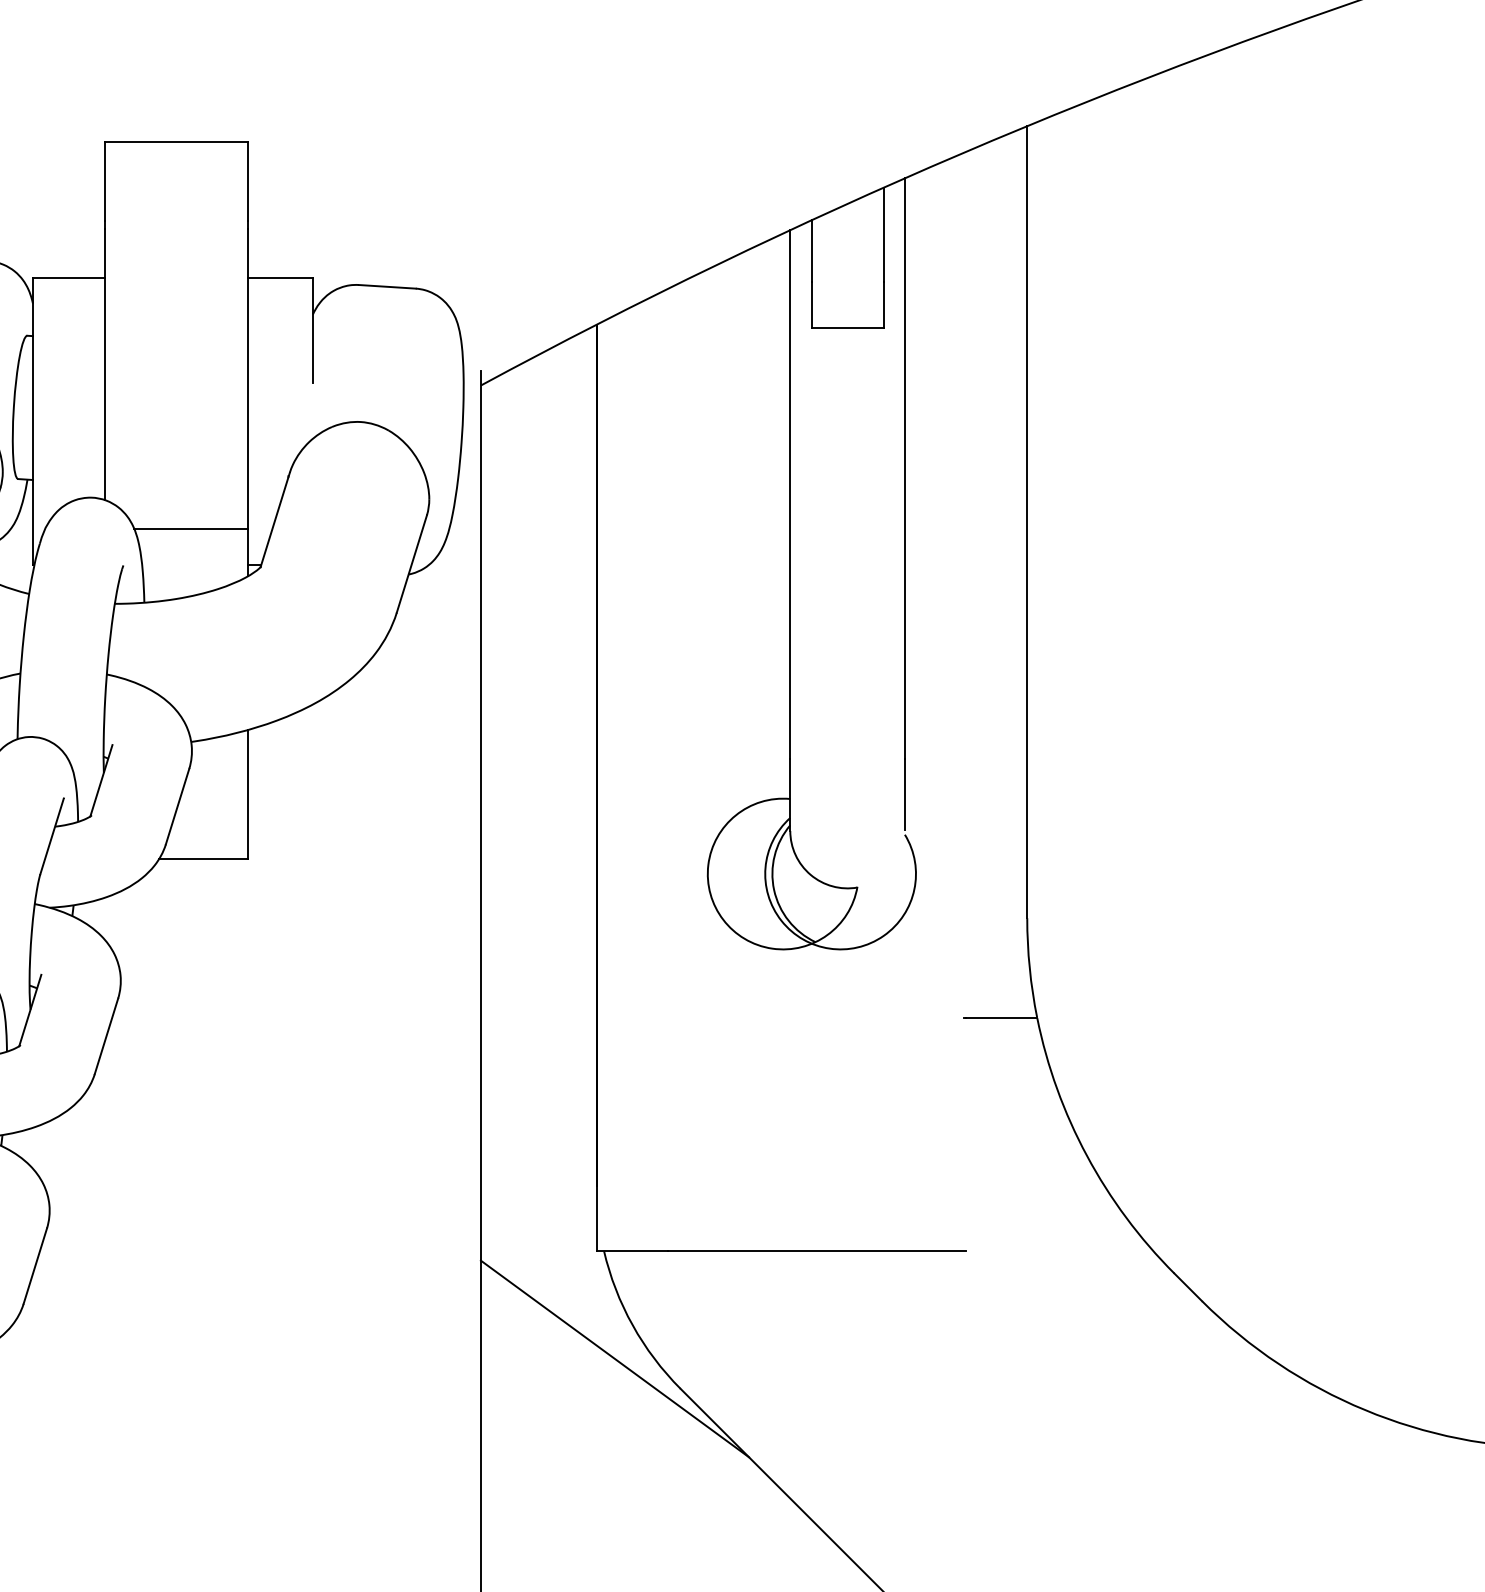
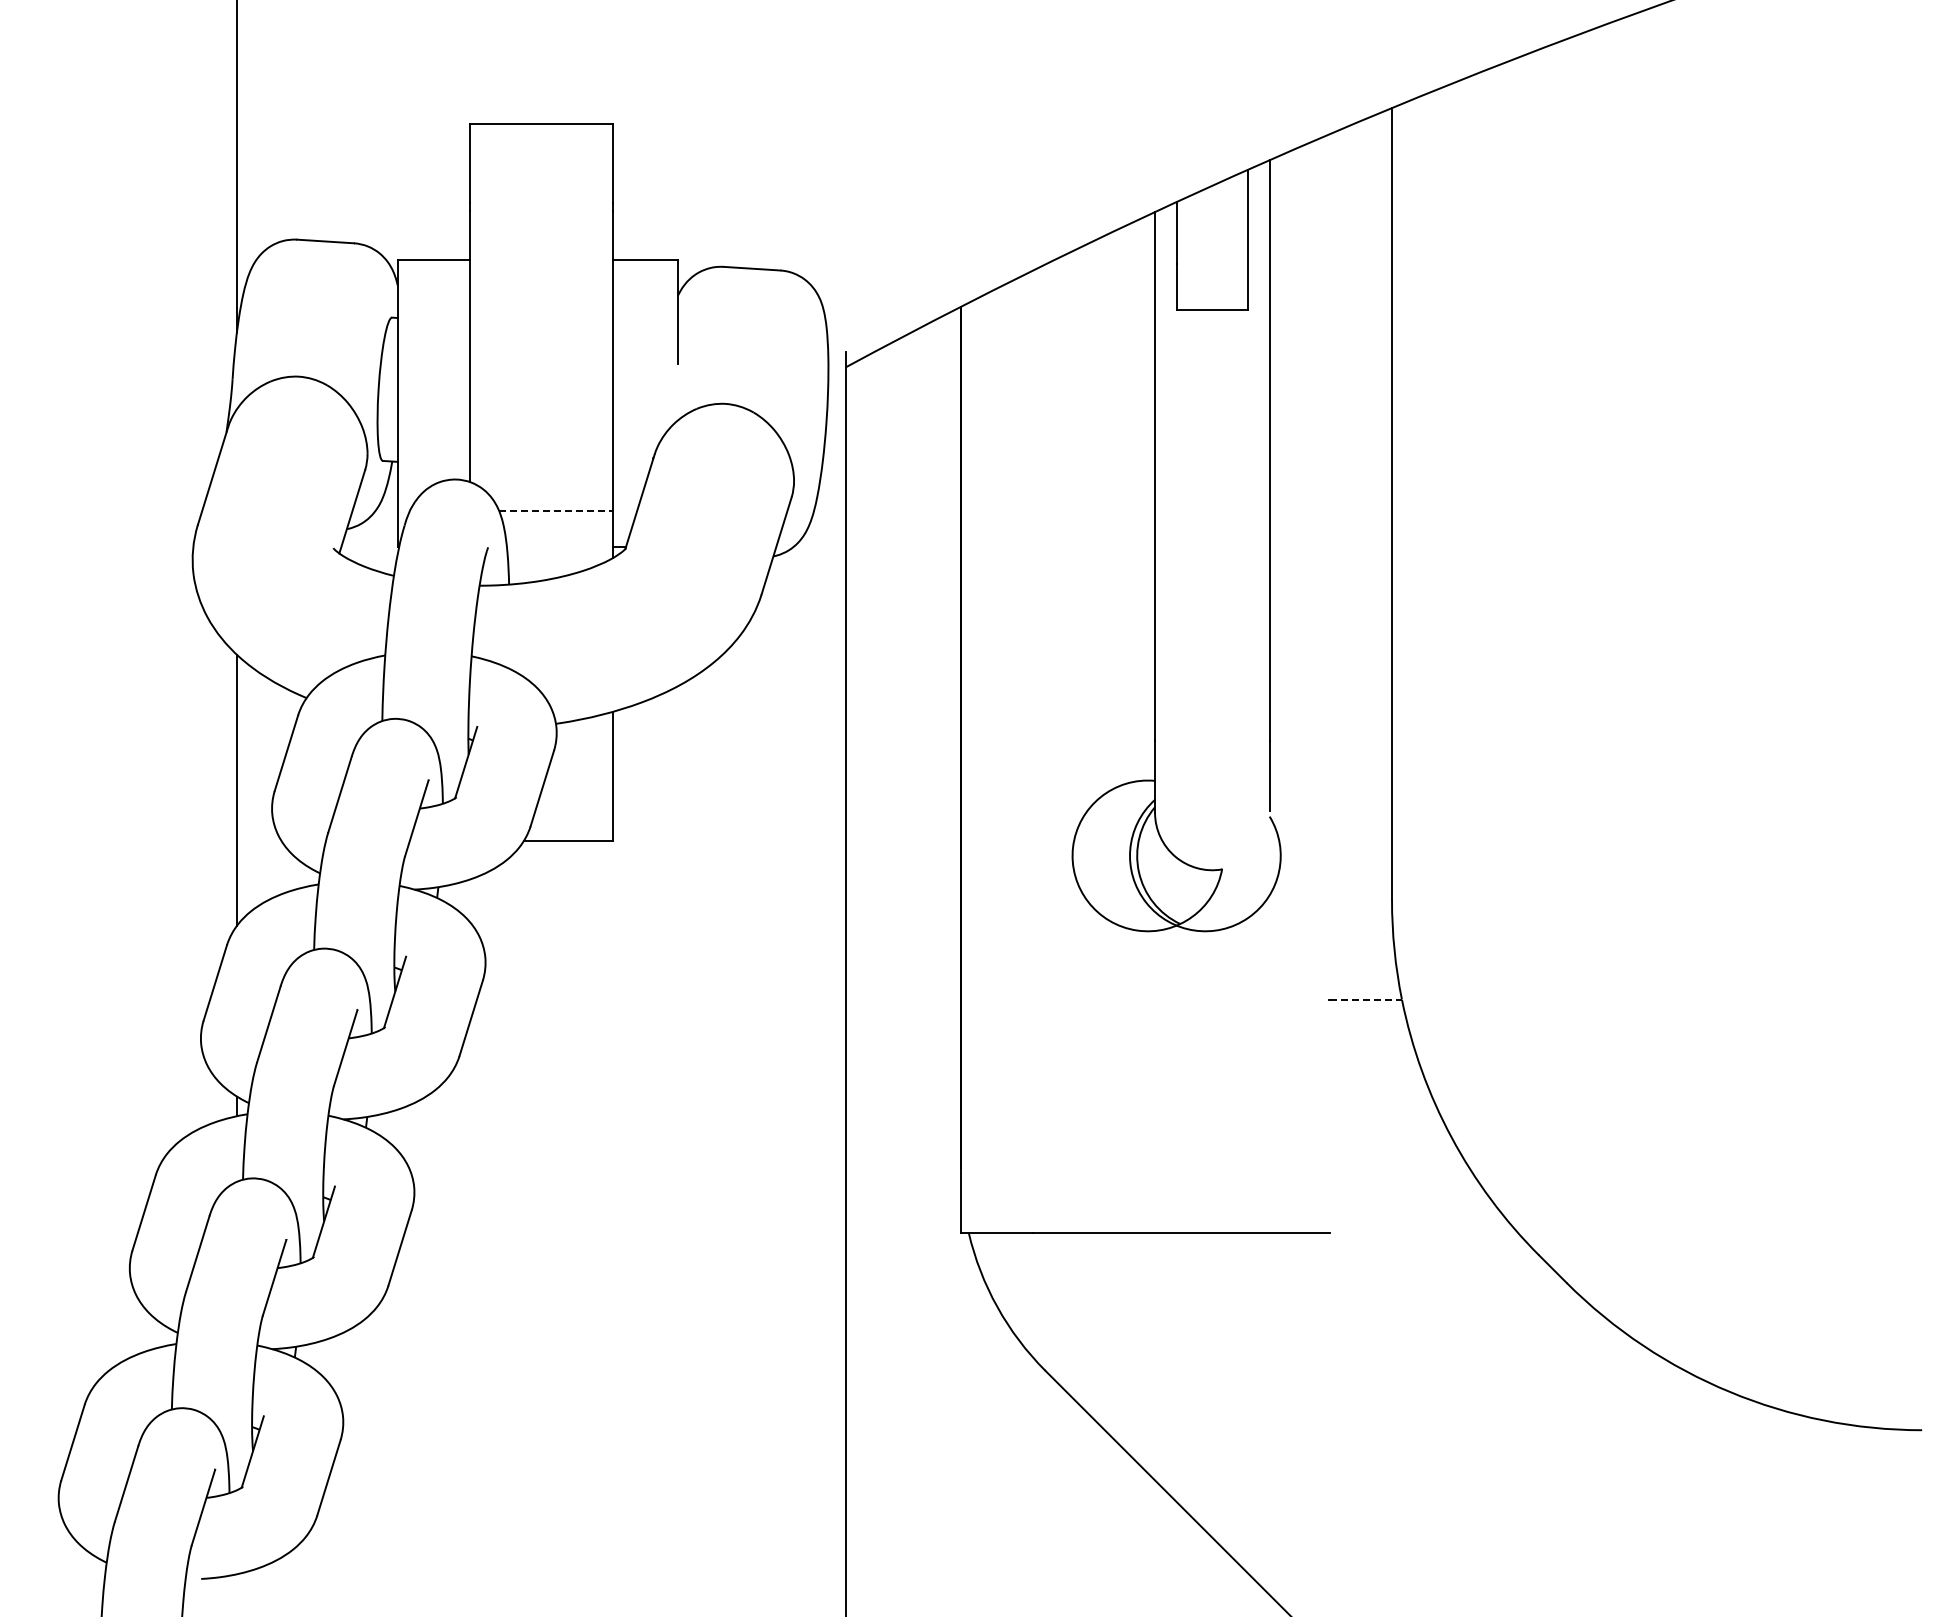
line: (191, 528) -> (556, 510), solid -> dashed
line: (1001, 1017) -> (1366, 999), solid -> dashed
line: (614, 1358) -> (979, 1340), removed

